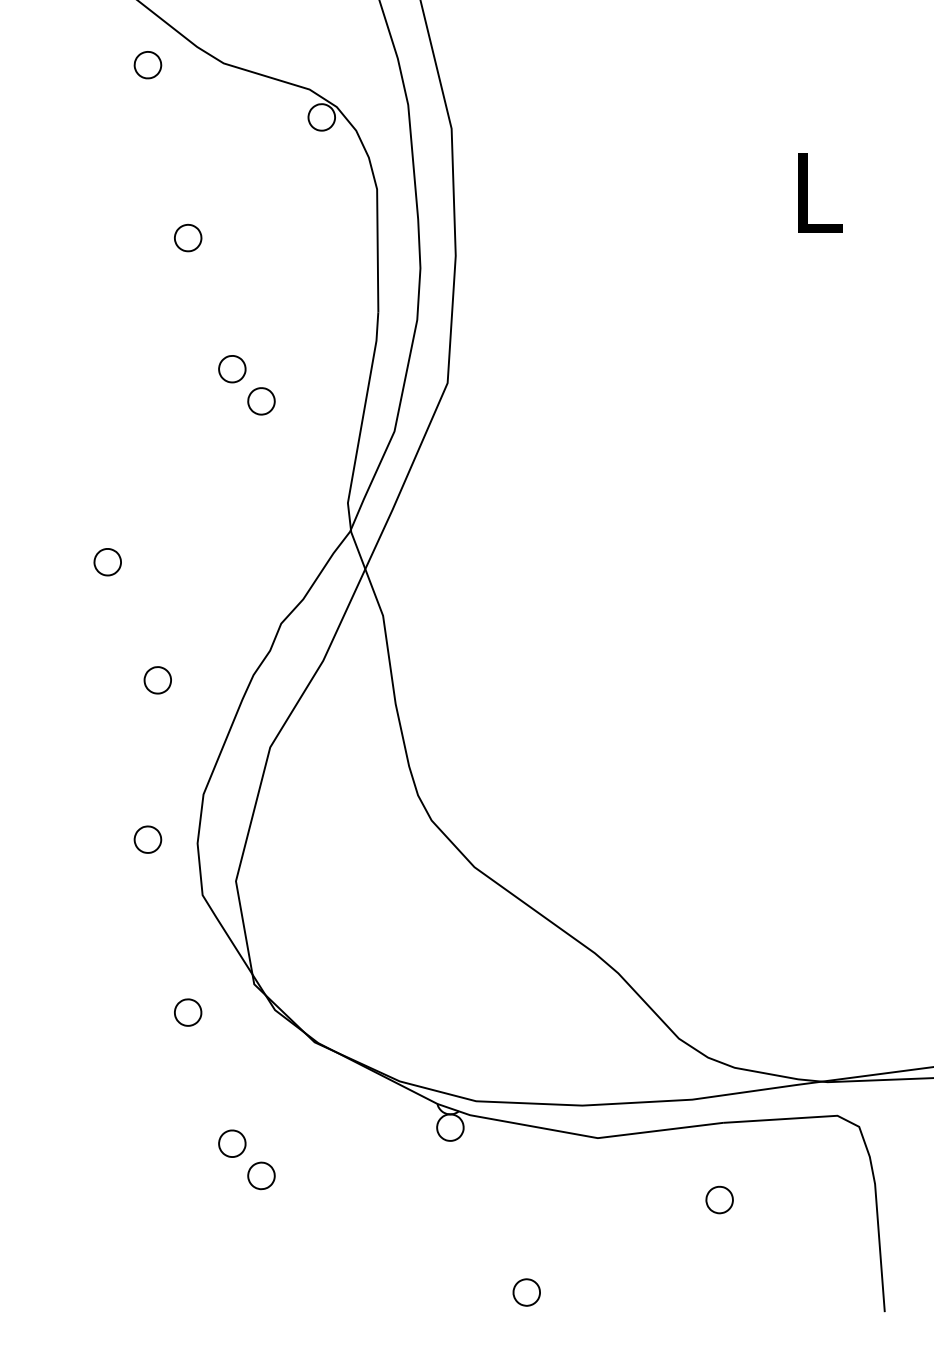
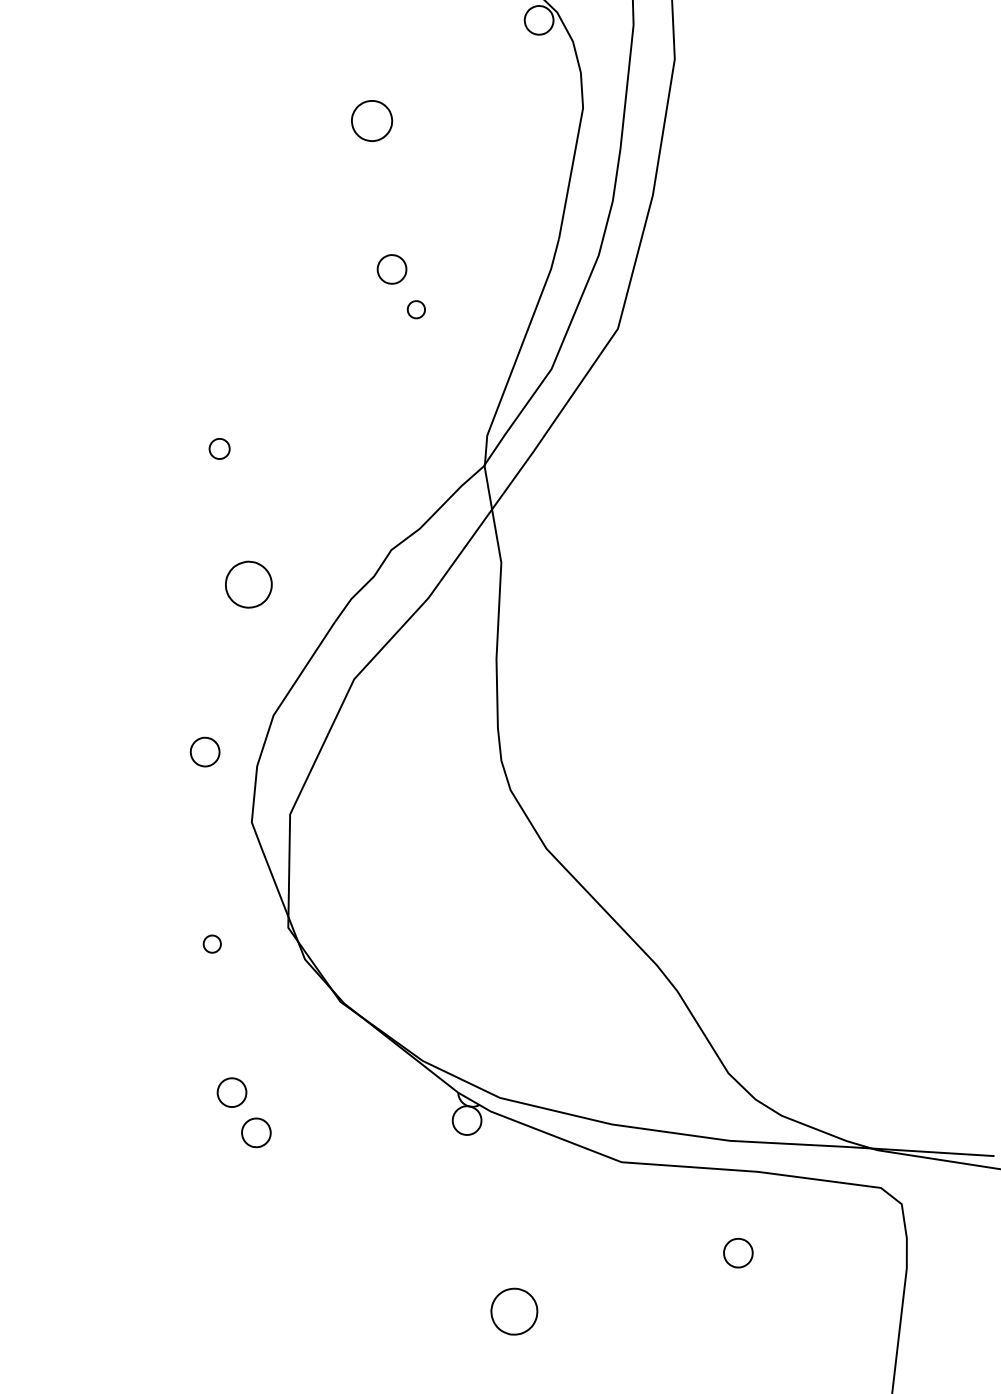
part: (188, 237) -> (372, 120), size x1.4
part: (261, 401) -> (416, 309), size x0.6
part: (107, 562) -> (219, 449), size x0.7
part: (157, 680) -> (248, 584), size x1.6
part: (188, 1012) -> (212, 944), size x0.6
part: (526, 1292) -> (513, 1311), size x1.6

